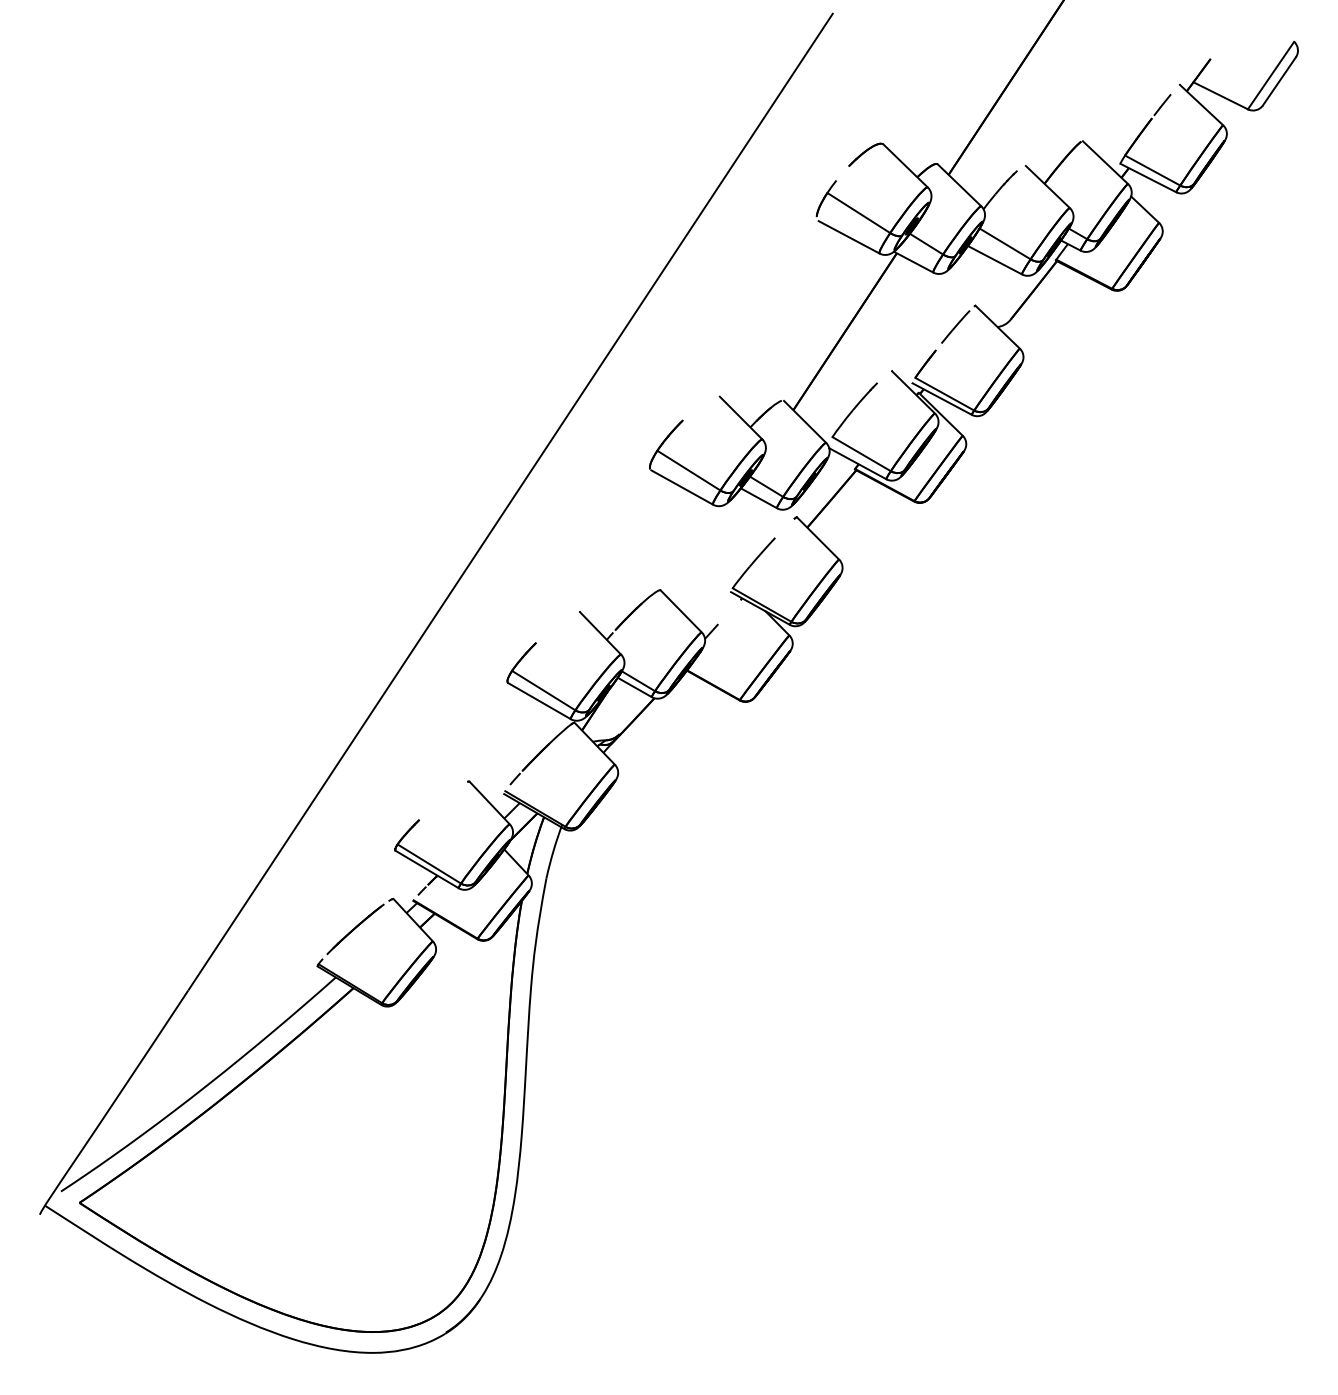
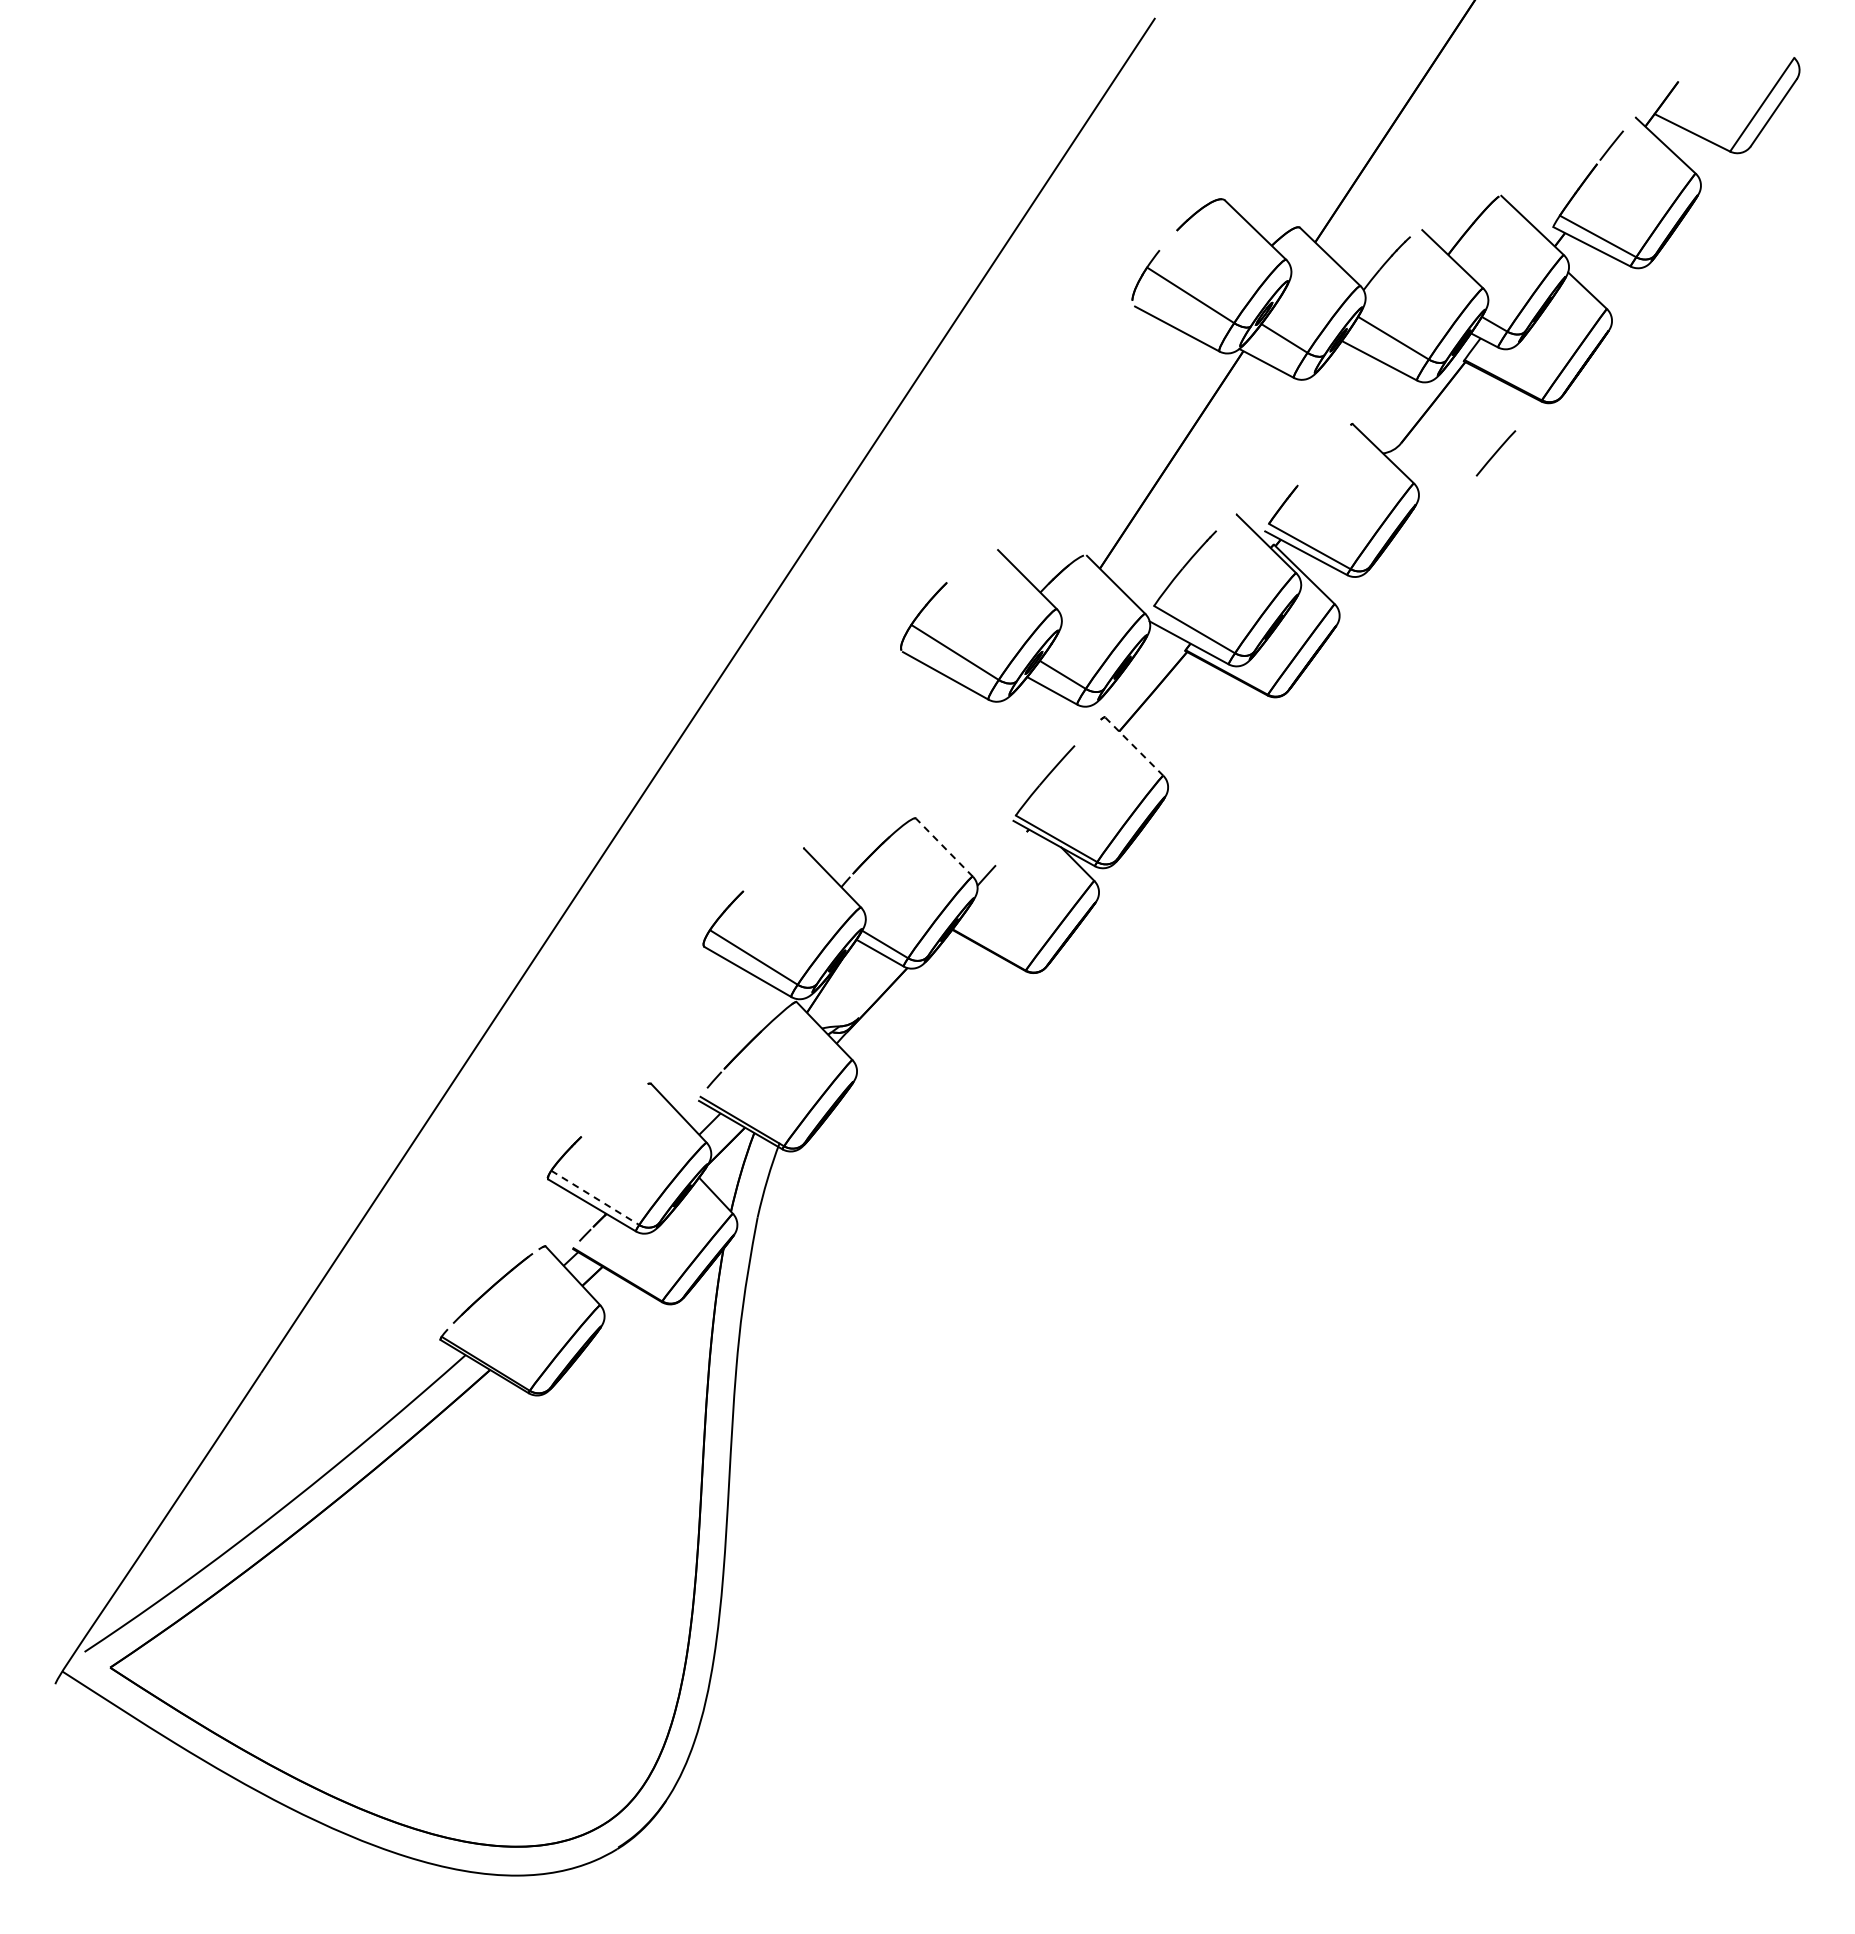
line: (955, 327) -> (1495, 453), moved
line: (817, 538) -> (1133, 746), solid -> dashed
line: (681, 611) -> (944, 847), solid -> dashed
line: (429, 863) -> (595, 1197), solid -> dashed

